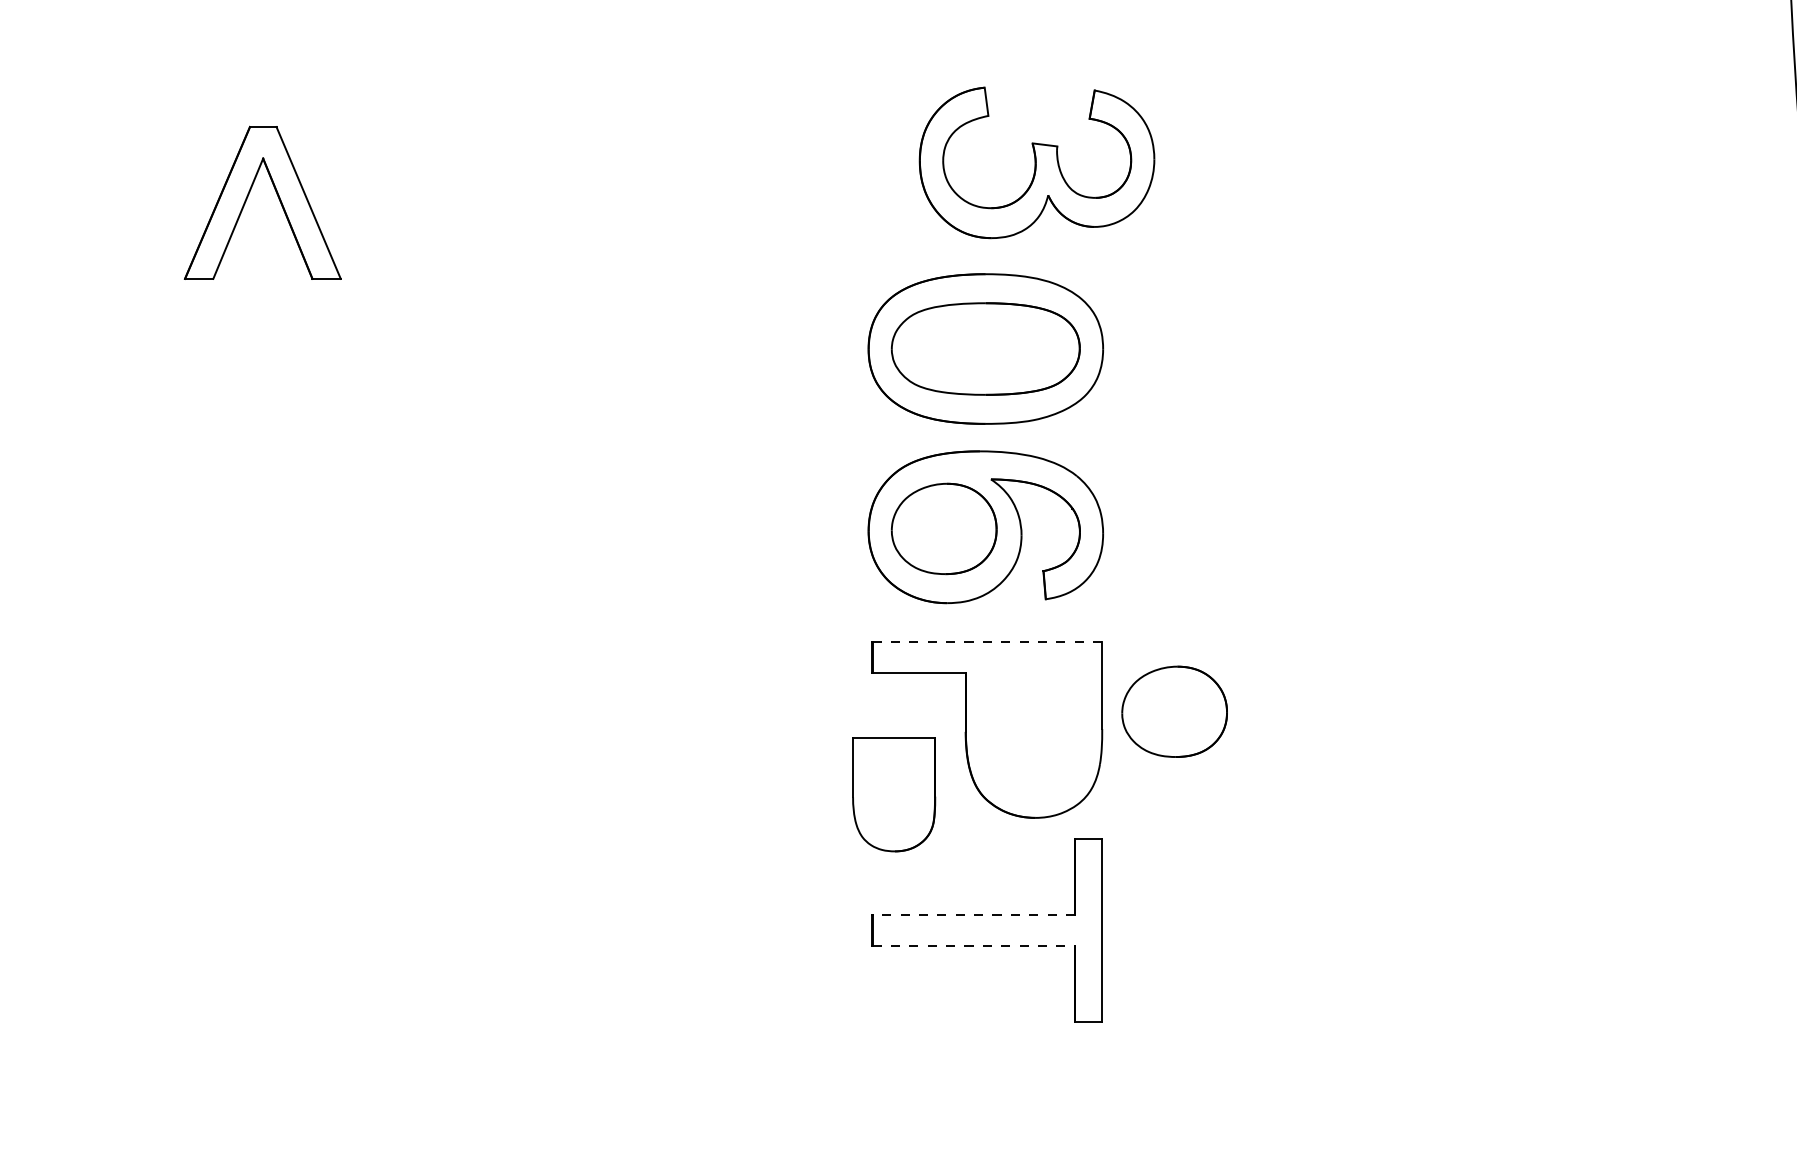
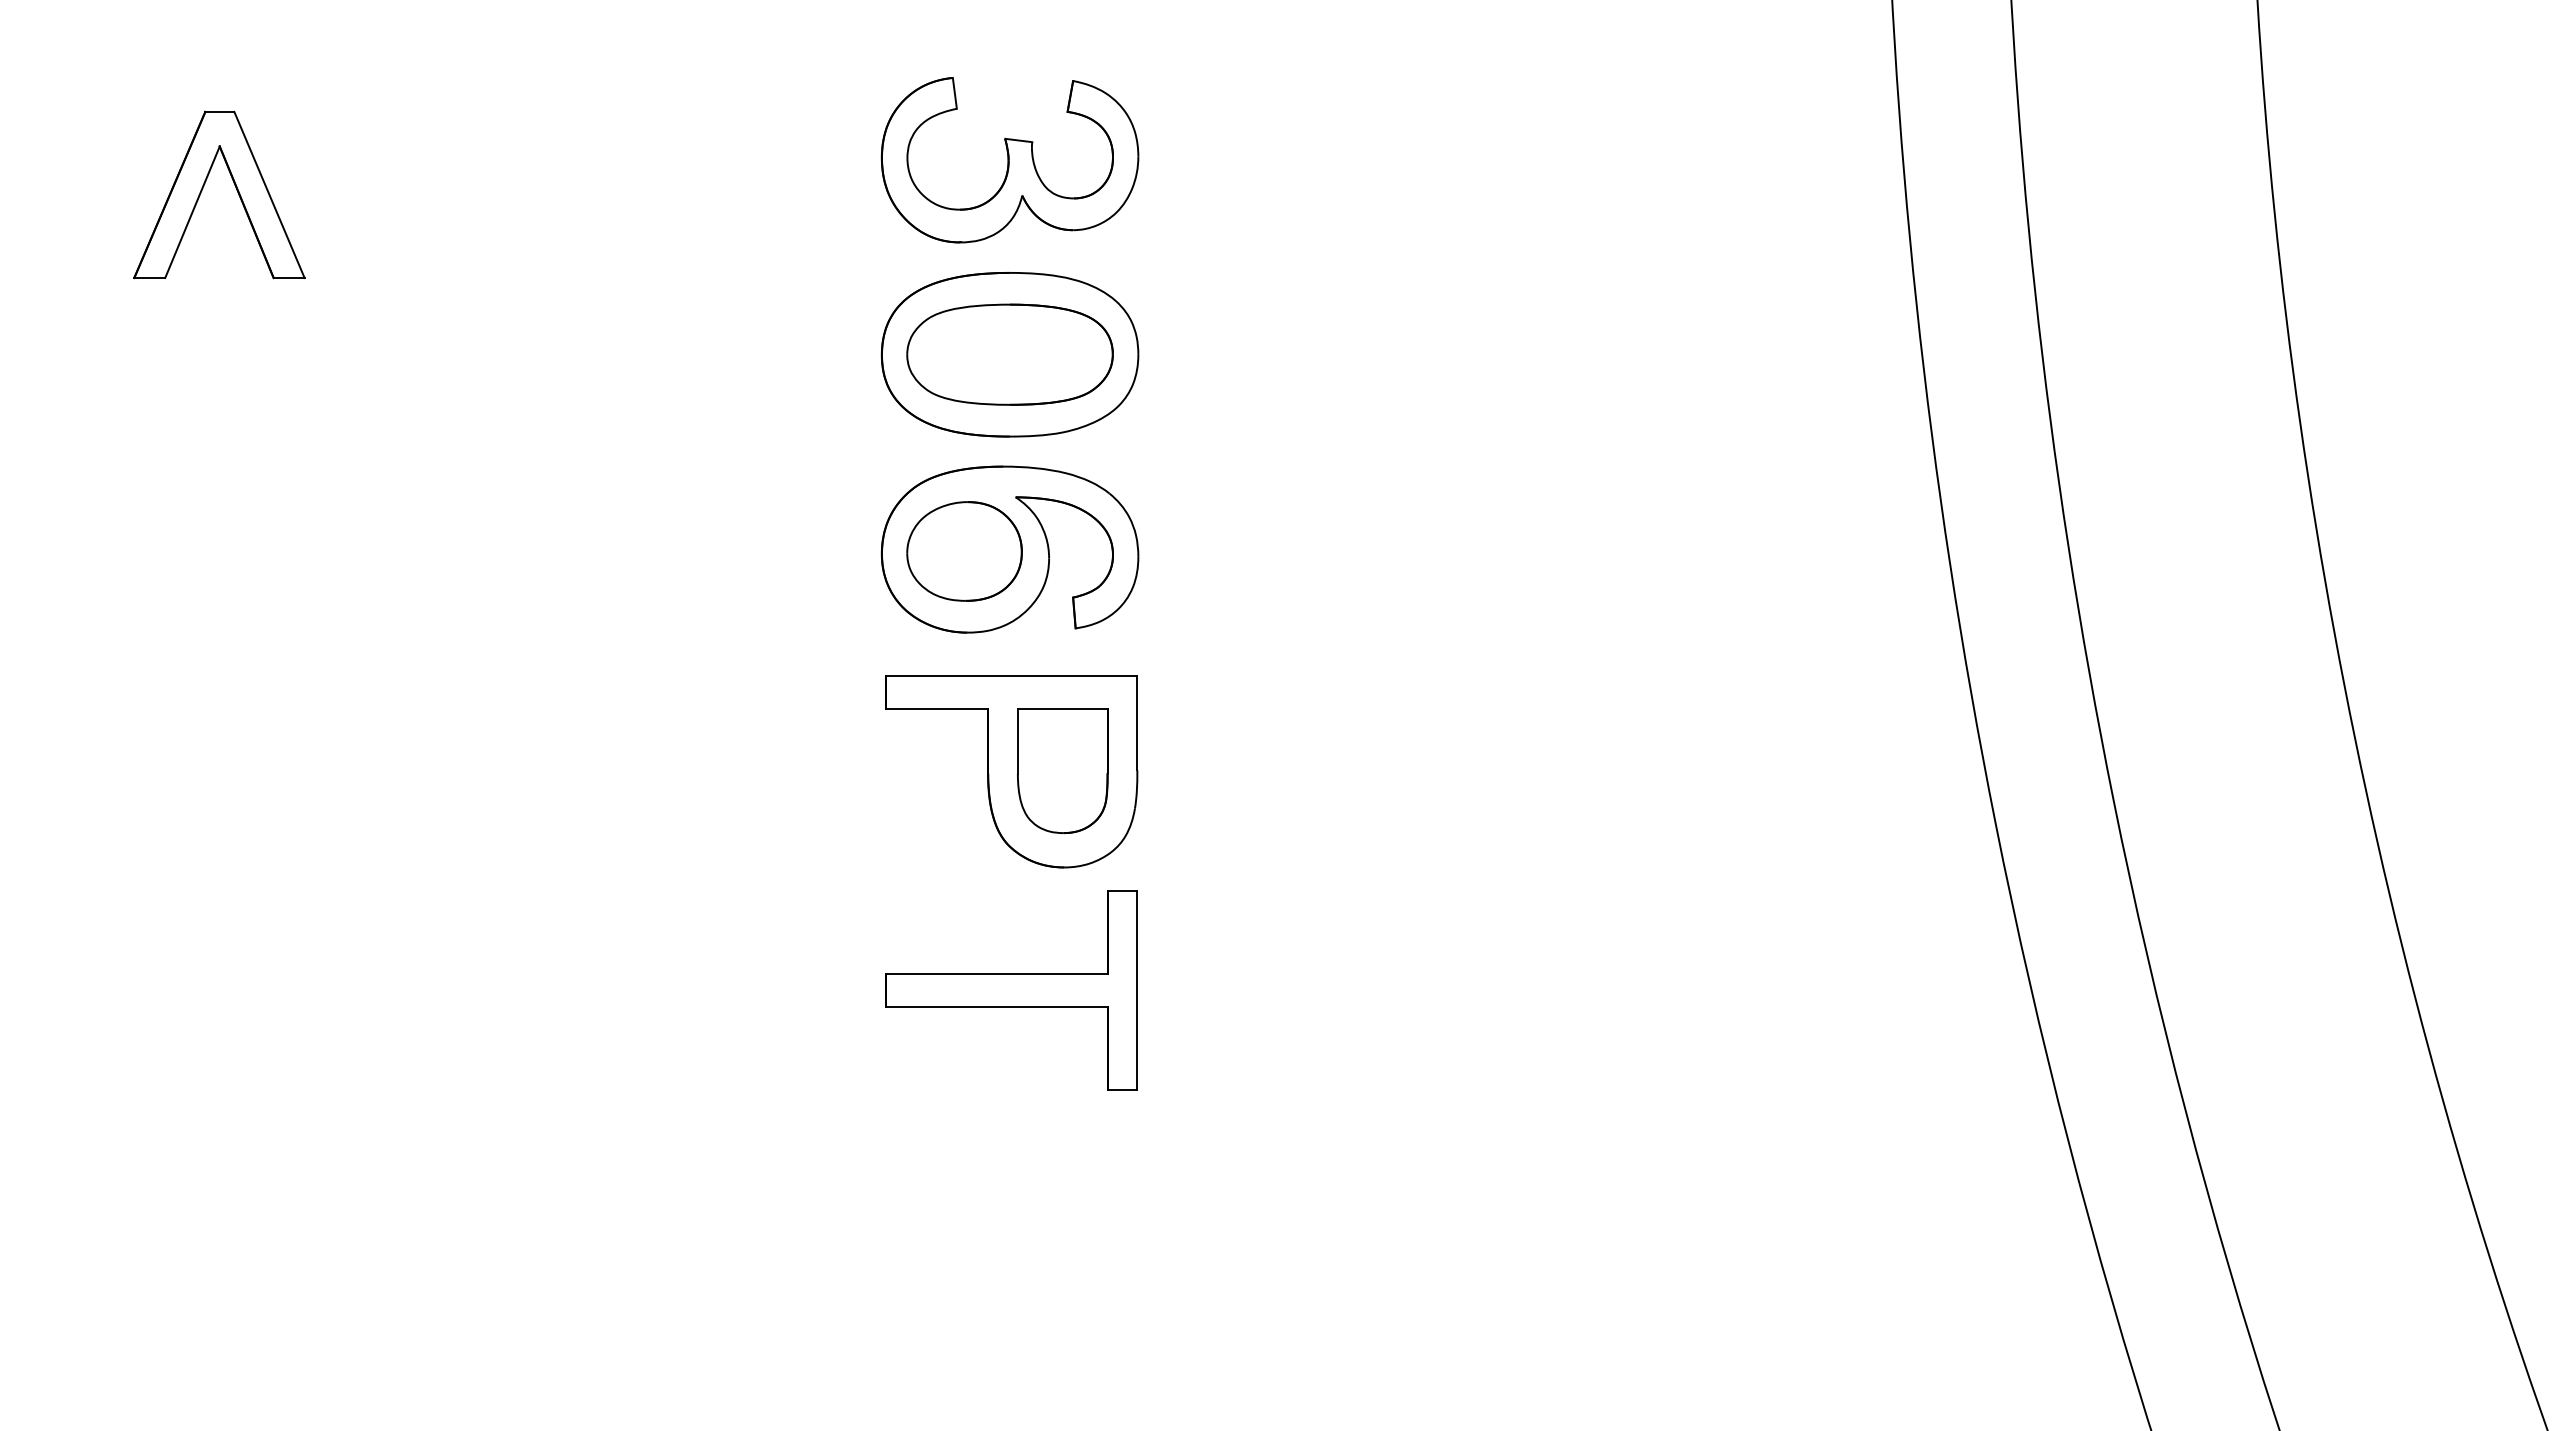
part: (1036, 163) -> (1009, 160), moved
line: (987, 642) -> (1011, 675), dashed -> solid
part: (1174, 711) -> (1216, 751), removed
part: (893, 795) -> (1062, 771), moved
line: (973, 914) -> (996, 973), dashed -> solid
line: (973, 945) -> (996, 1007), dashed -> solid

